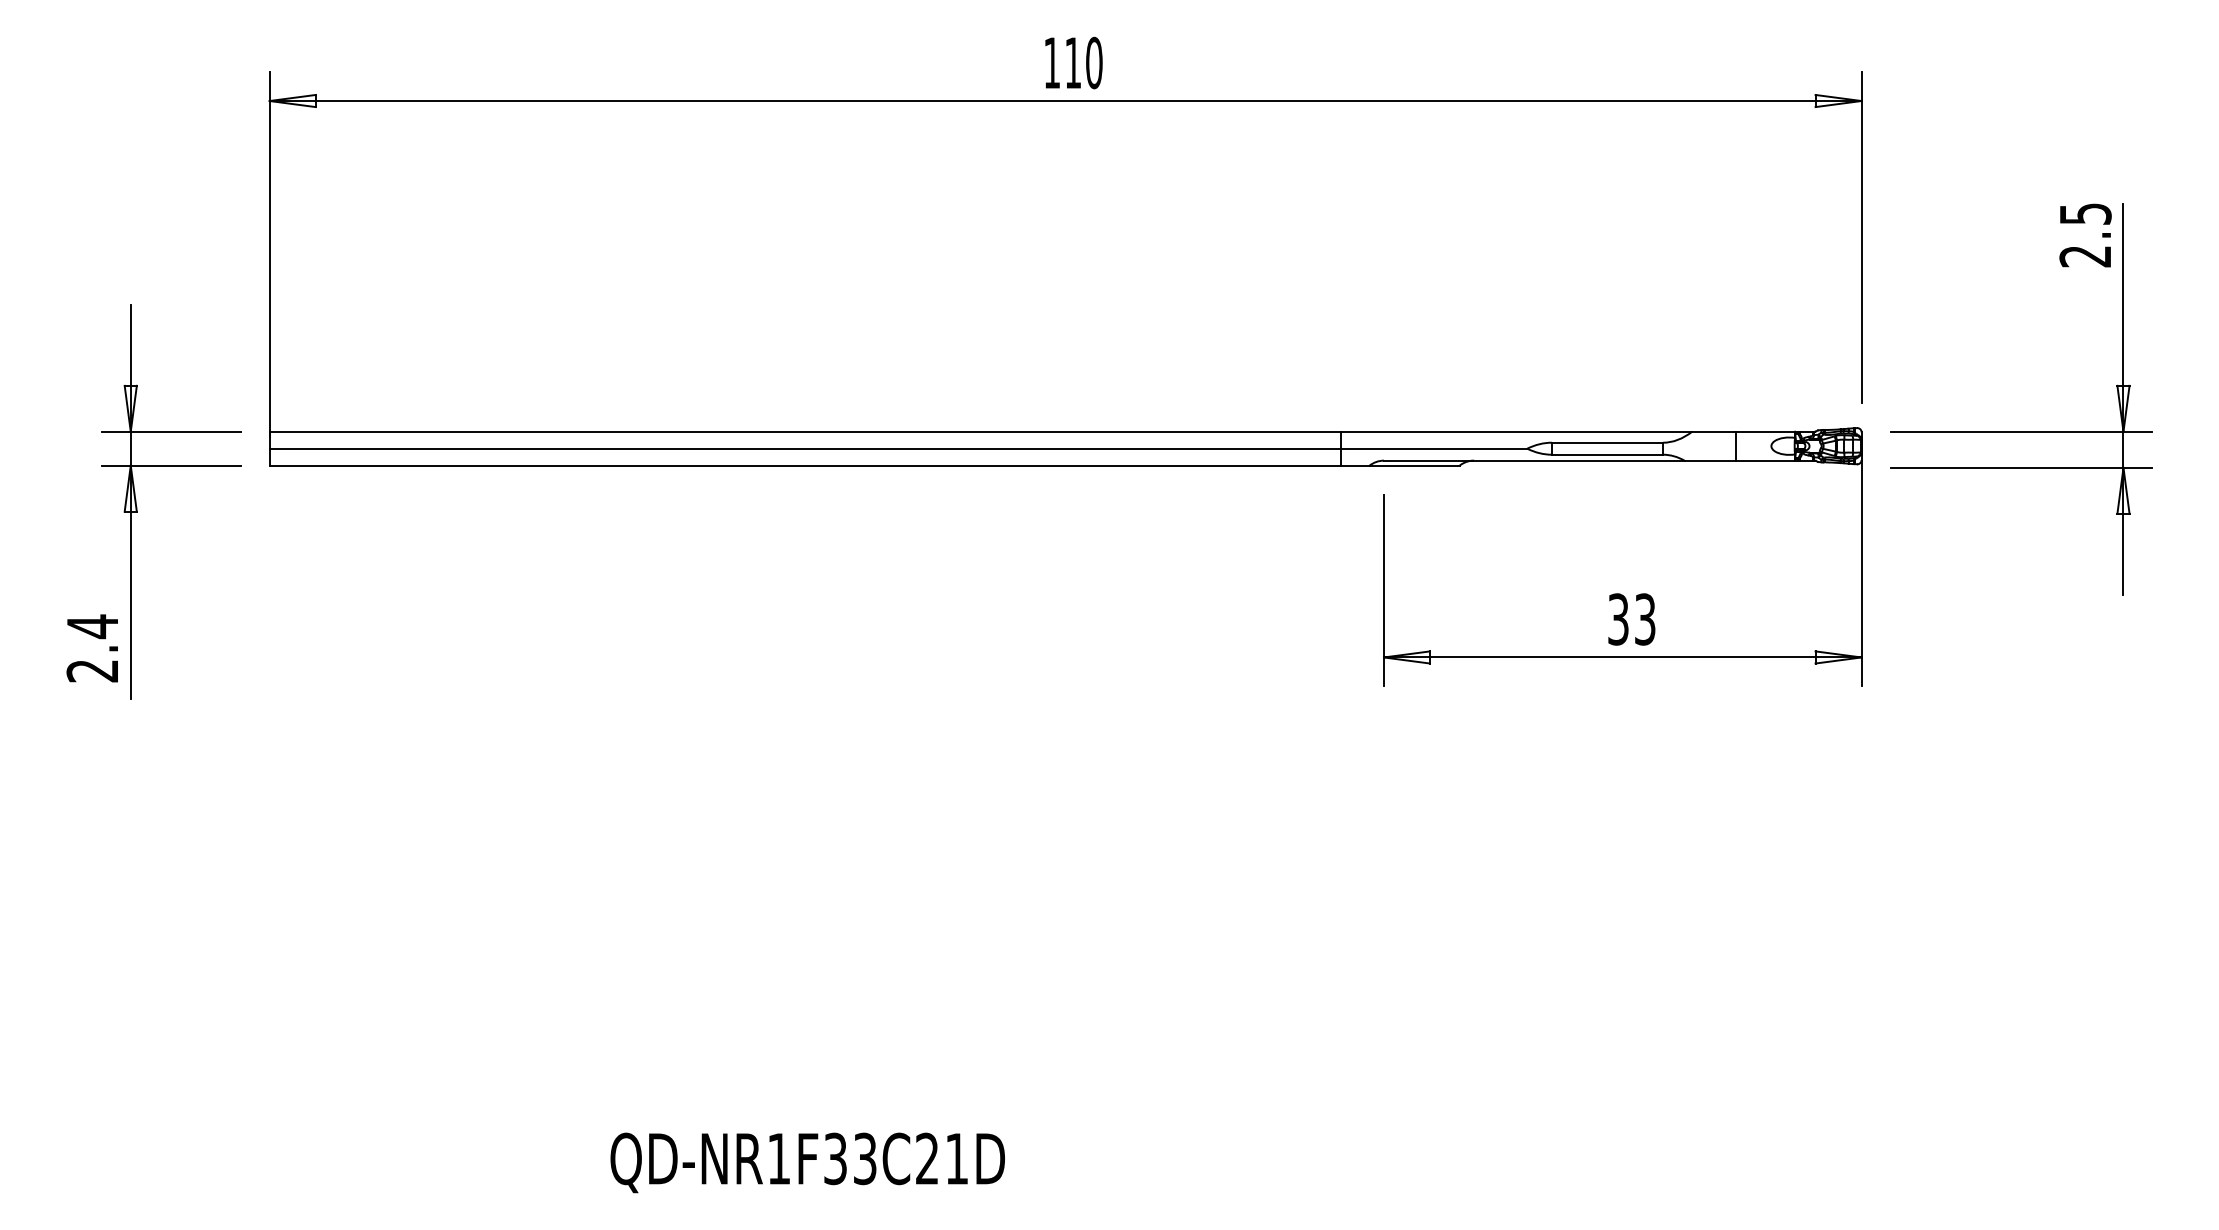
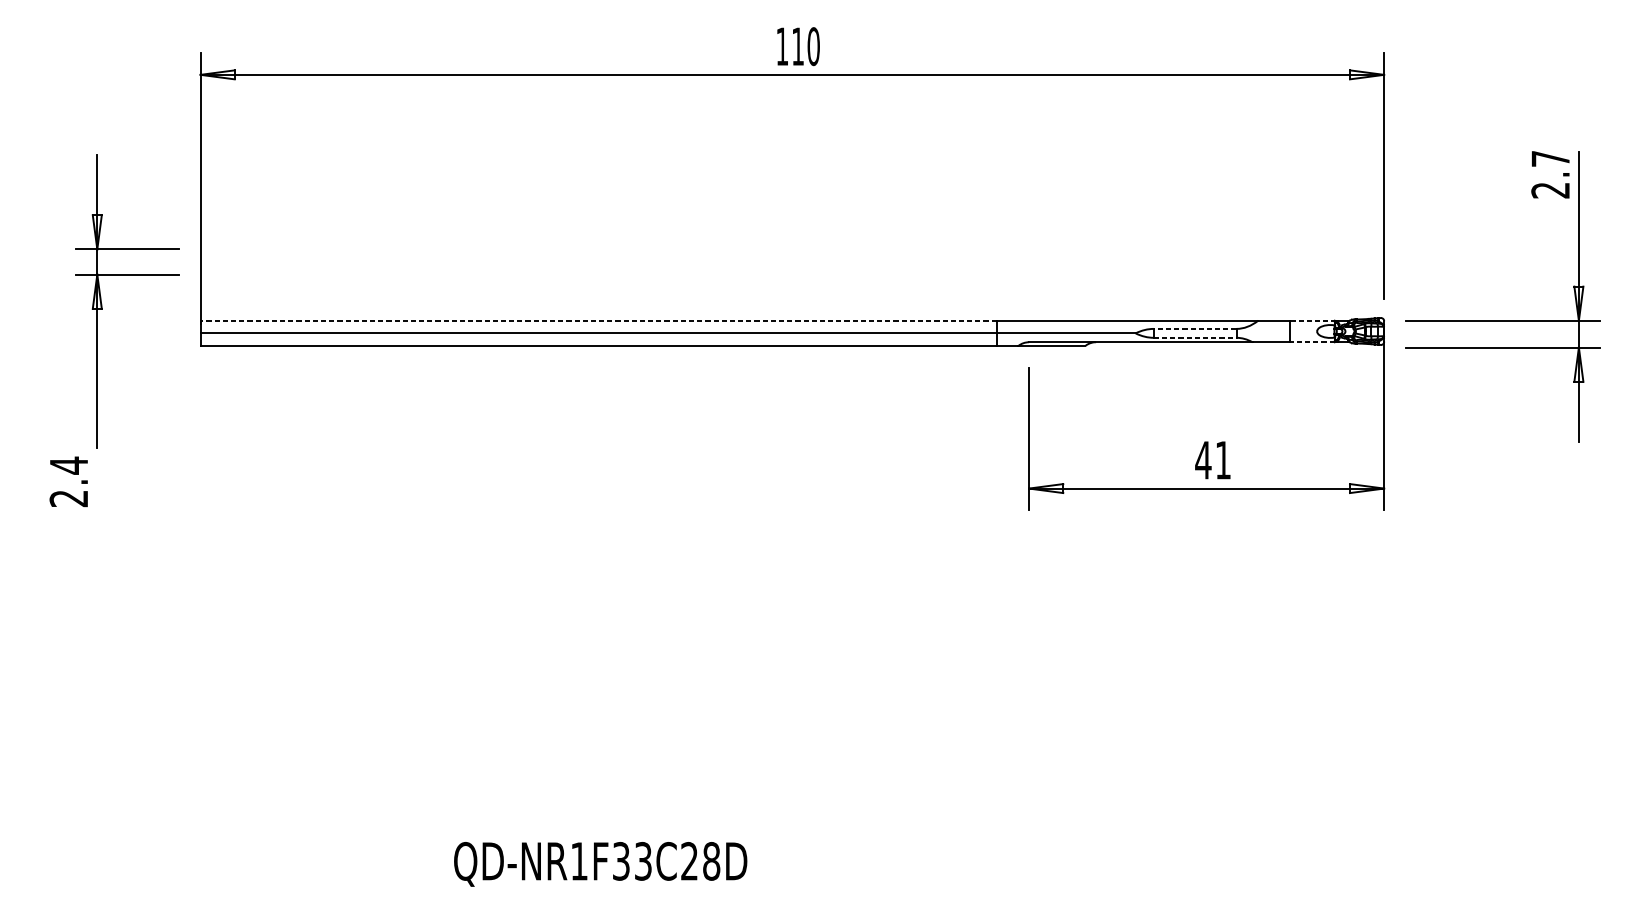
text: (2085, 213) -> (1550, 158), 2.5 -> 2.7
line: (804, 431) -> (598, 320), solid -> dashed
line: (1765, 431) -> (1312, 320), solid -> dashed
line: (1607, 442) -> (1195, 328), solid -> dashed
line: (1607, 454) -> (1195, 337), solid -> dashed
line: (1765, 460) -> (1312, 342), solid -> dashed
part: (137, 506) -> (102, 304), moved
text: (1631, 619) -> (1213, 460), 33 -> 41
text: (956, 1158) -> (711, 861), QD-NR1F33C21D -> QD-NR1F33C28D

